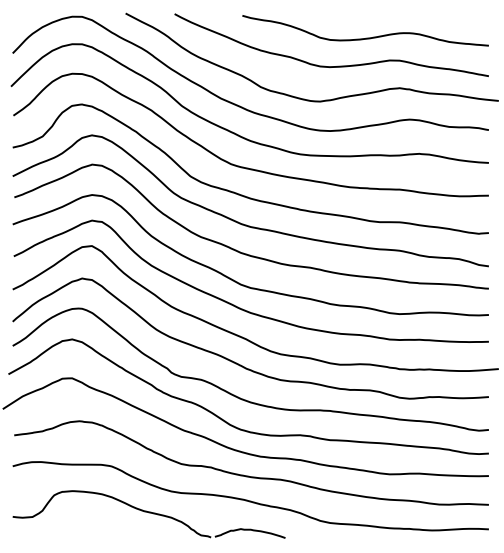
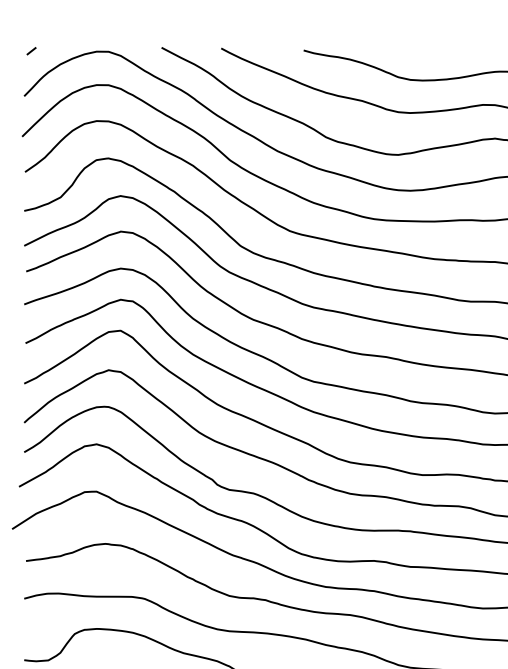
line: (18, 16) -> (31, 51), added

